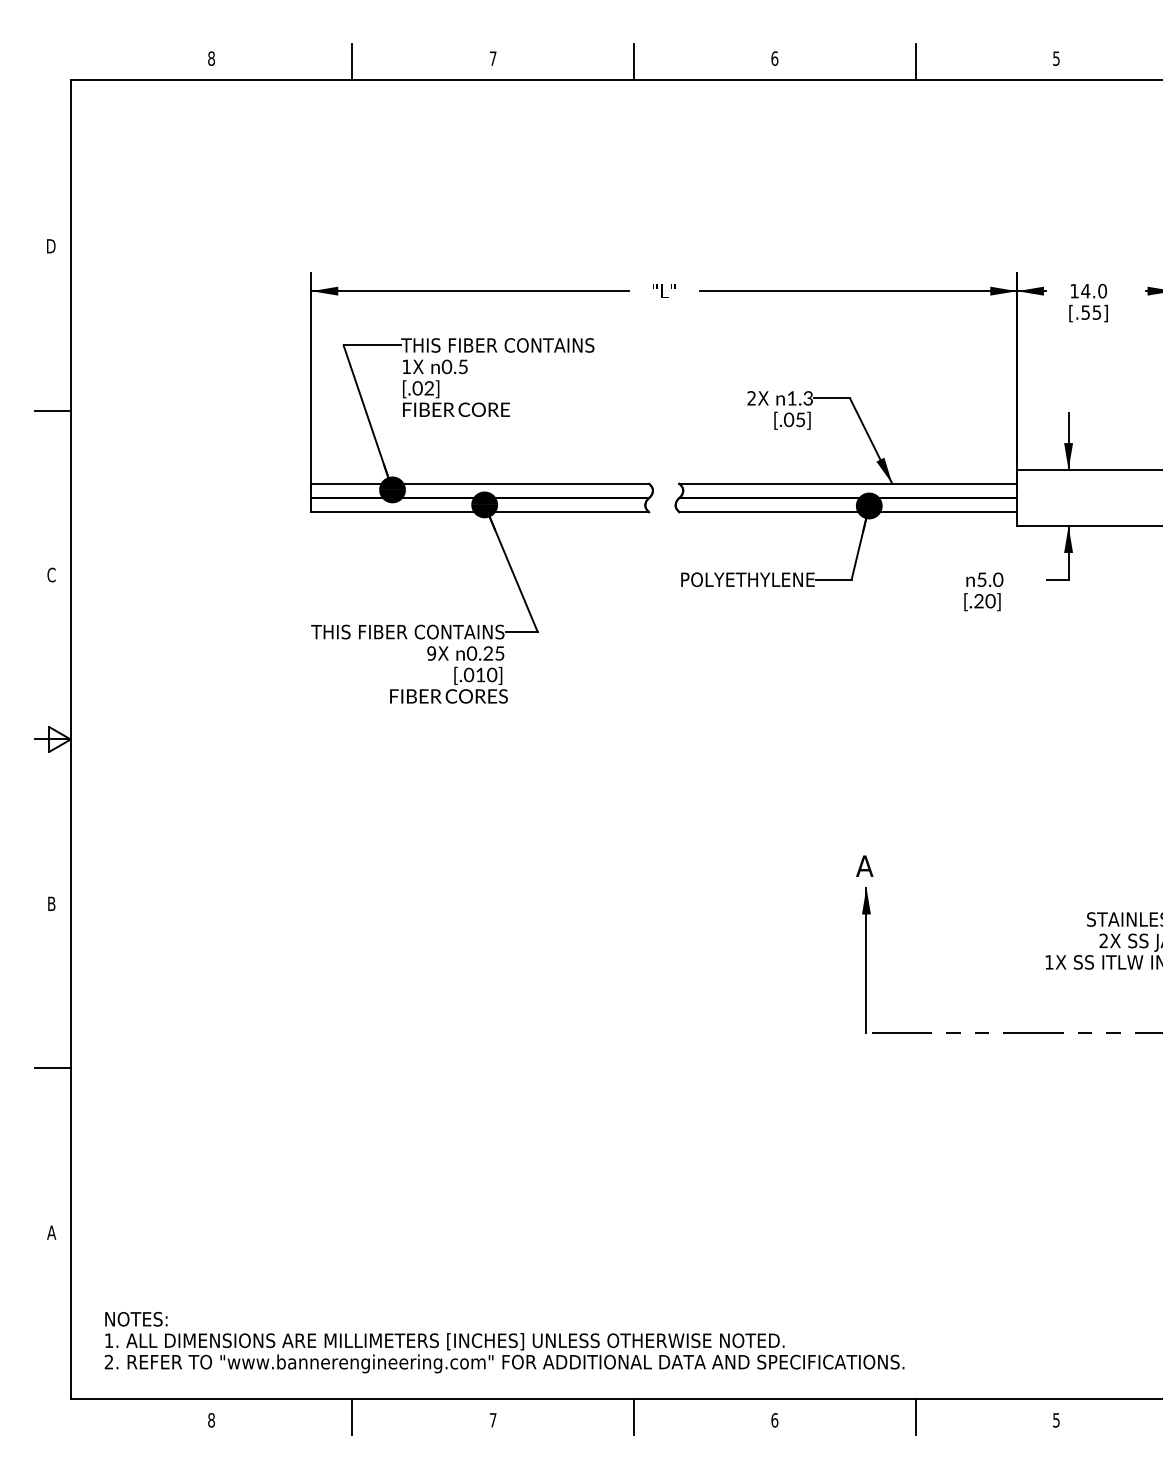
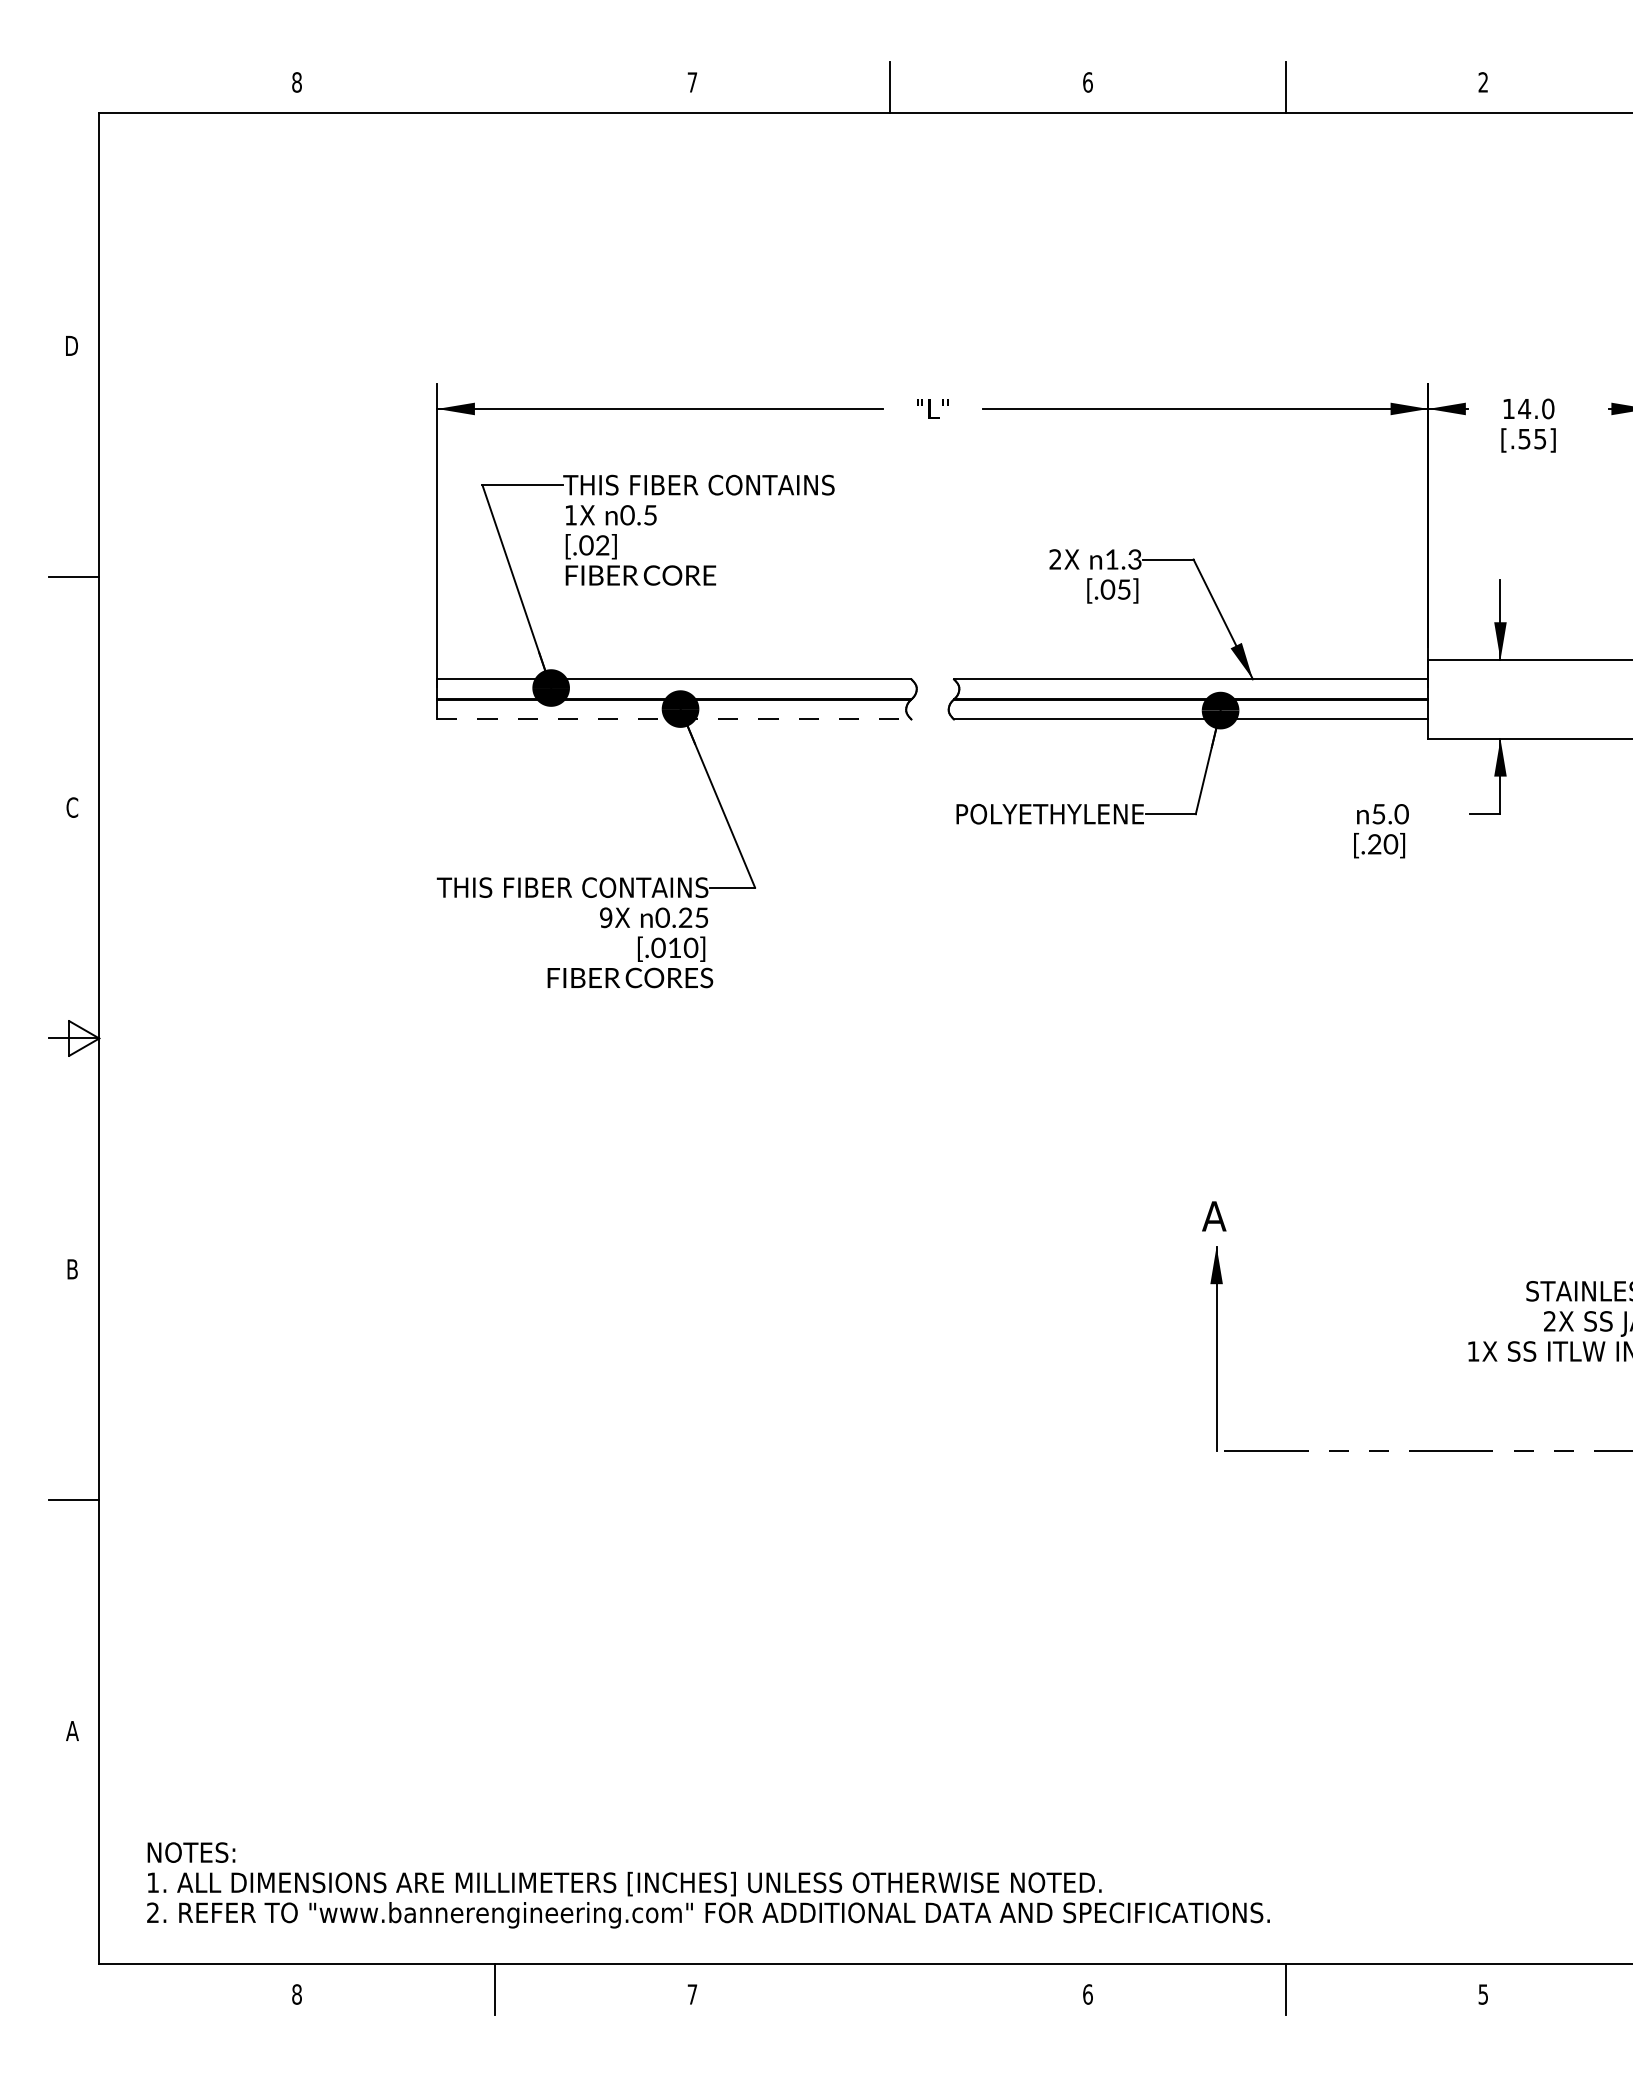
text: (1056, 58) -> (1483, 82), 5 -> 2
line: (352, 62) -> (494, 87), removed
line: (480, 512) -> (674, 719), solid -> dashed
line: (634, 1416) -> (890, 1989), removed

